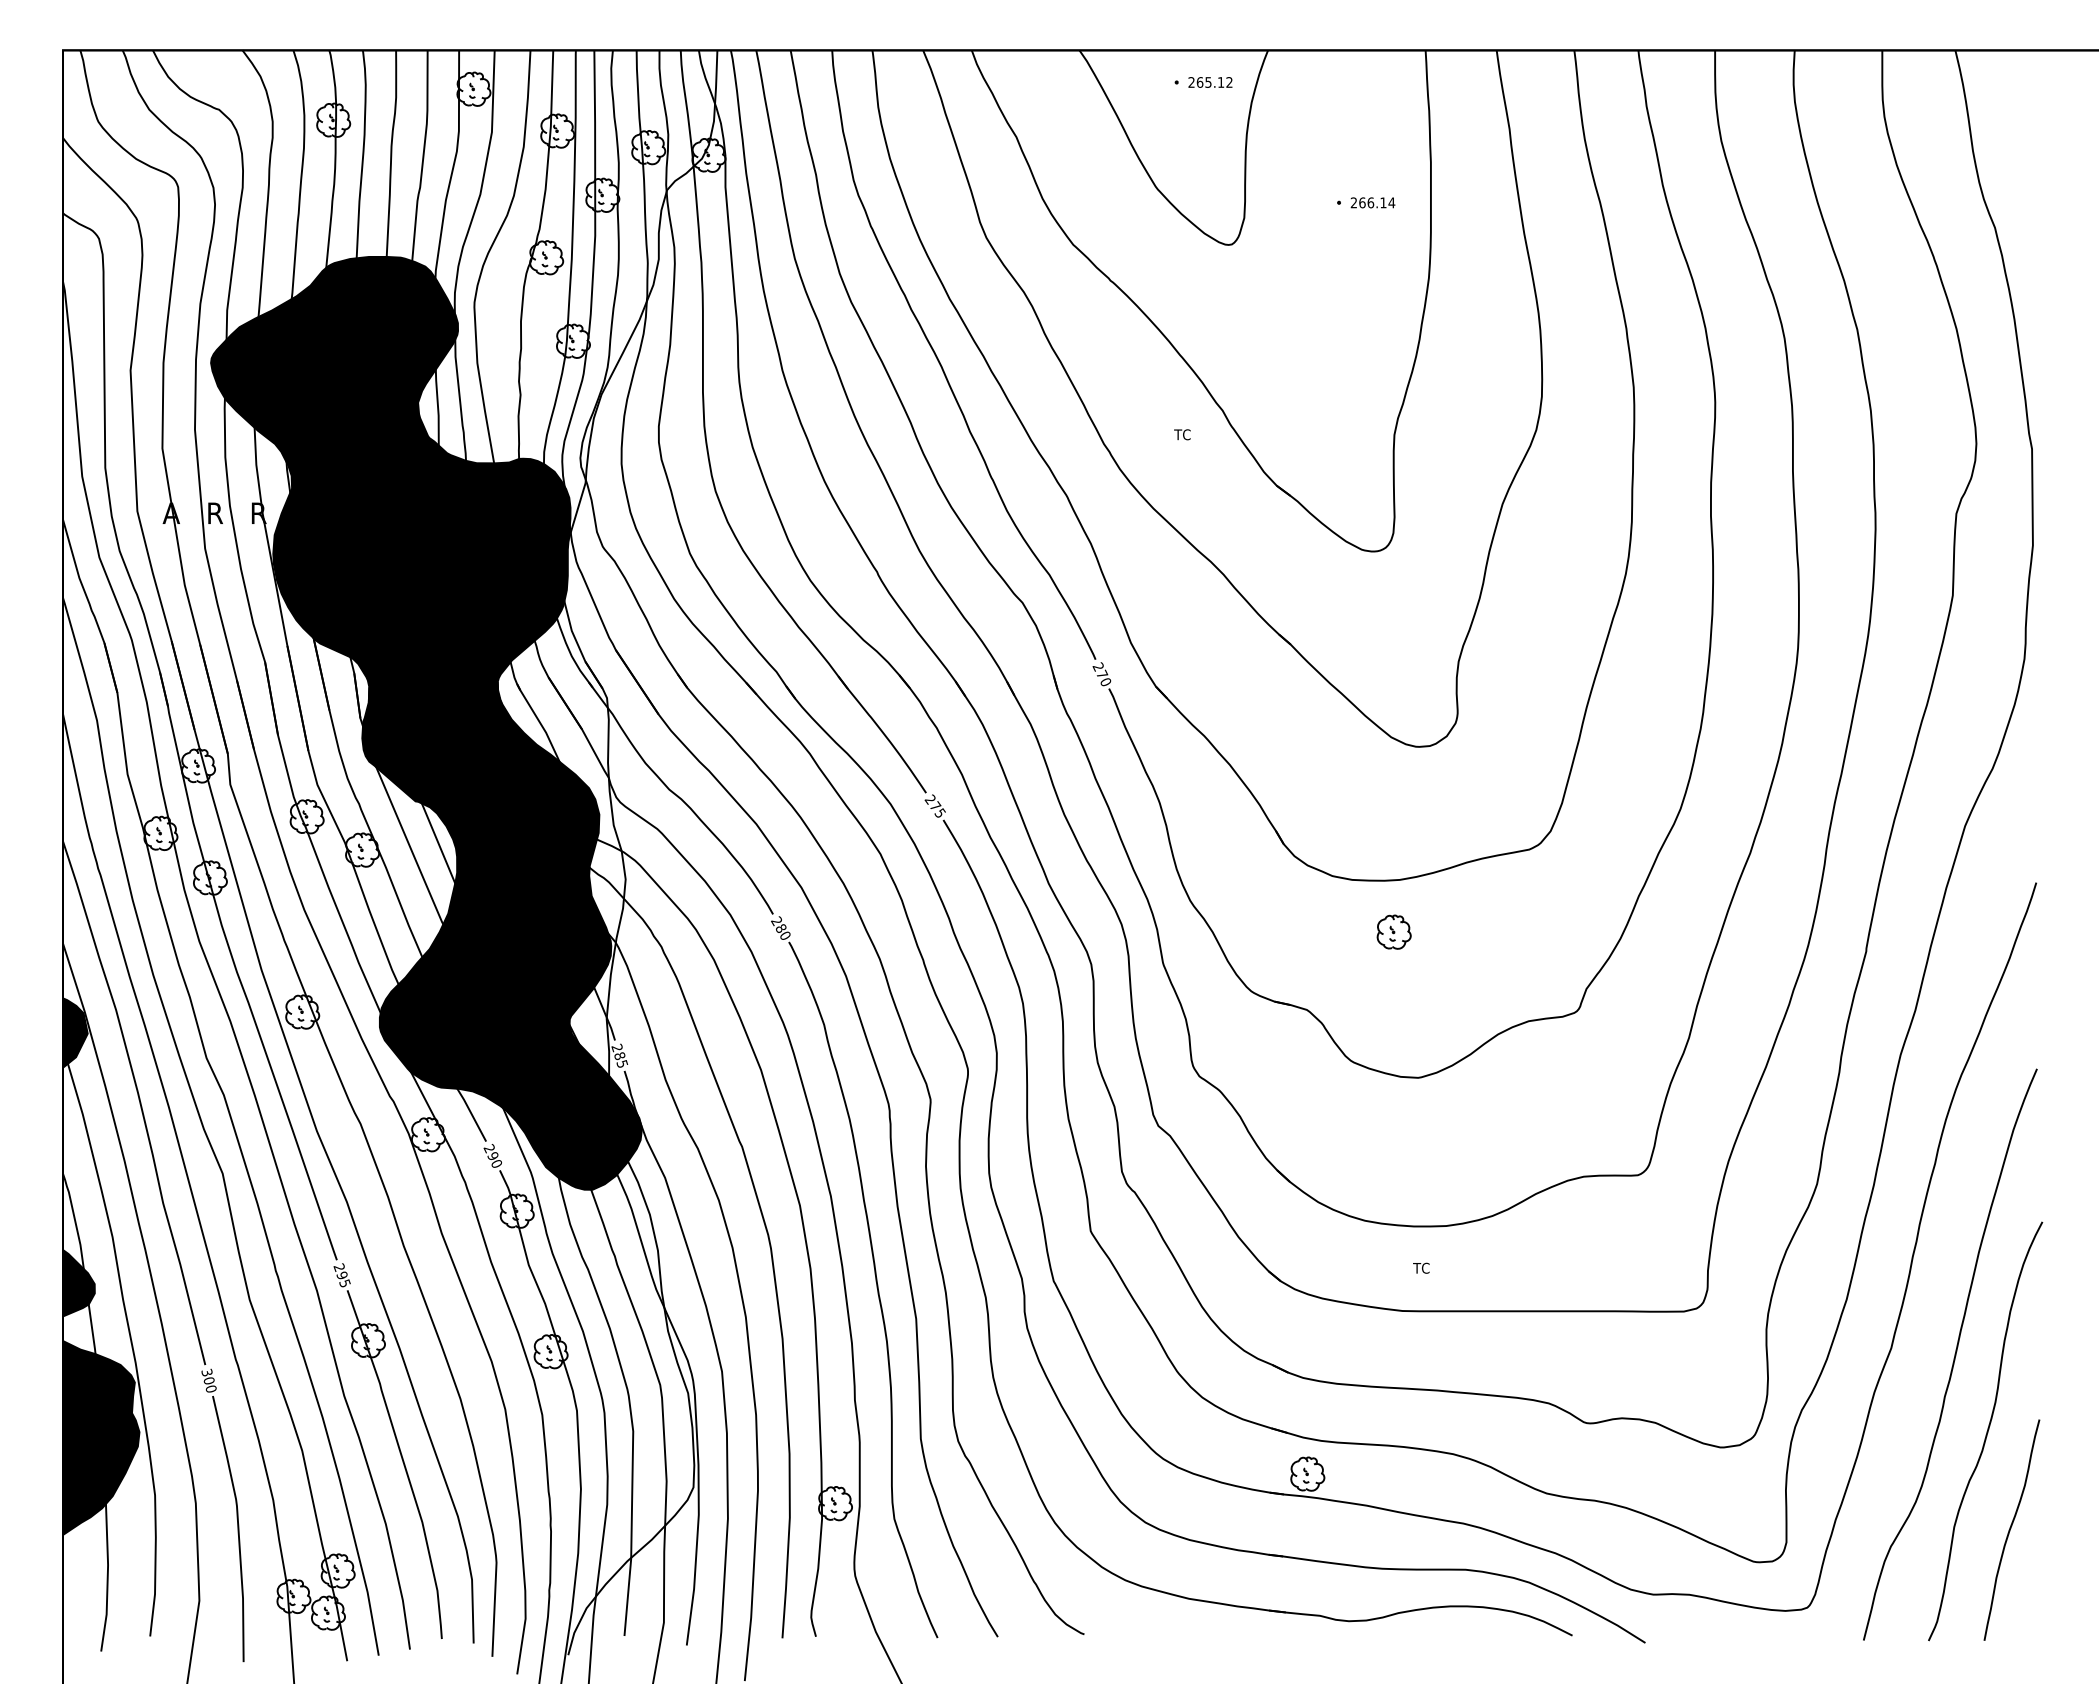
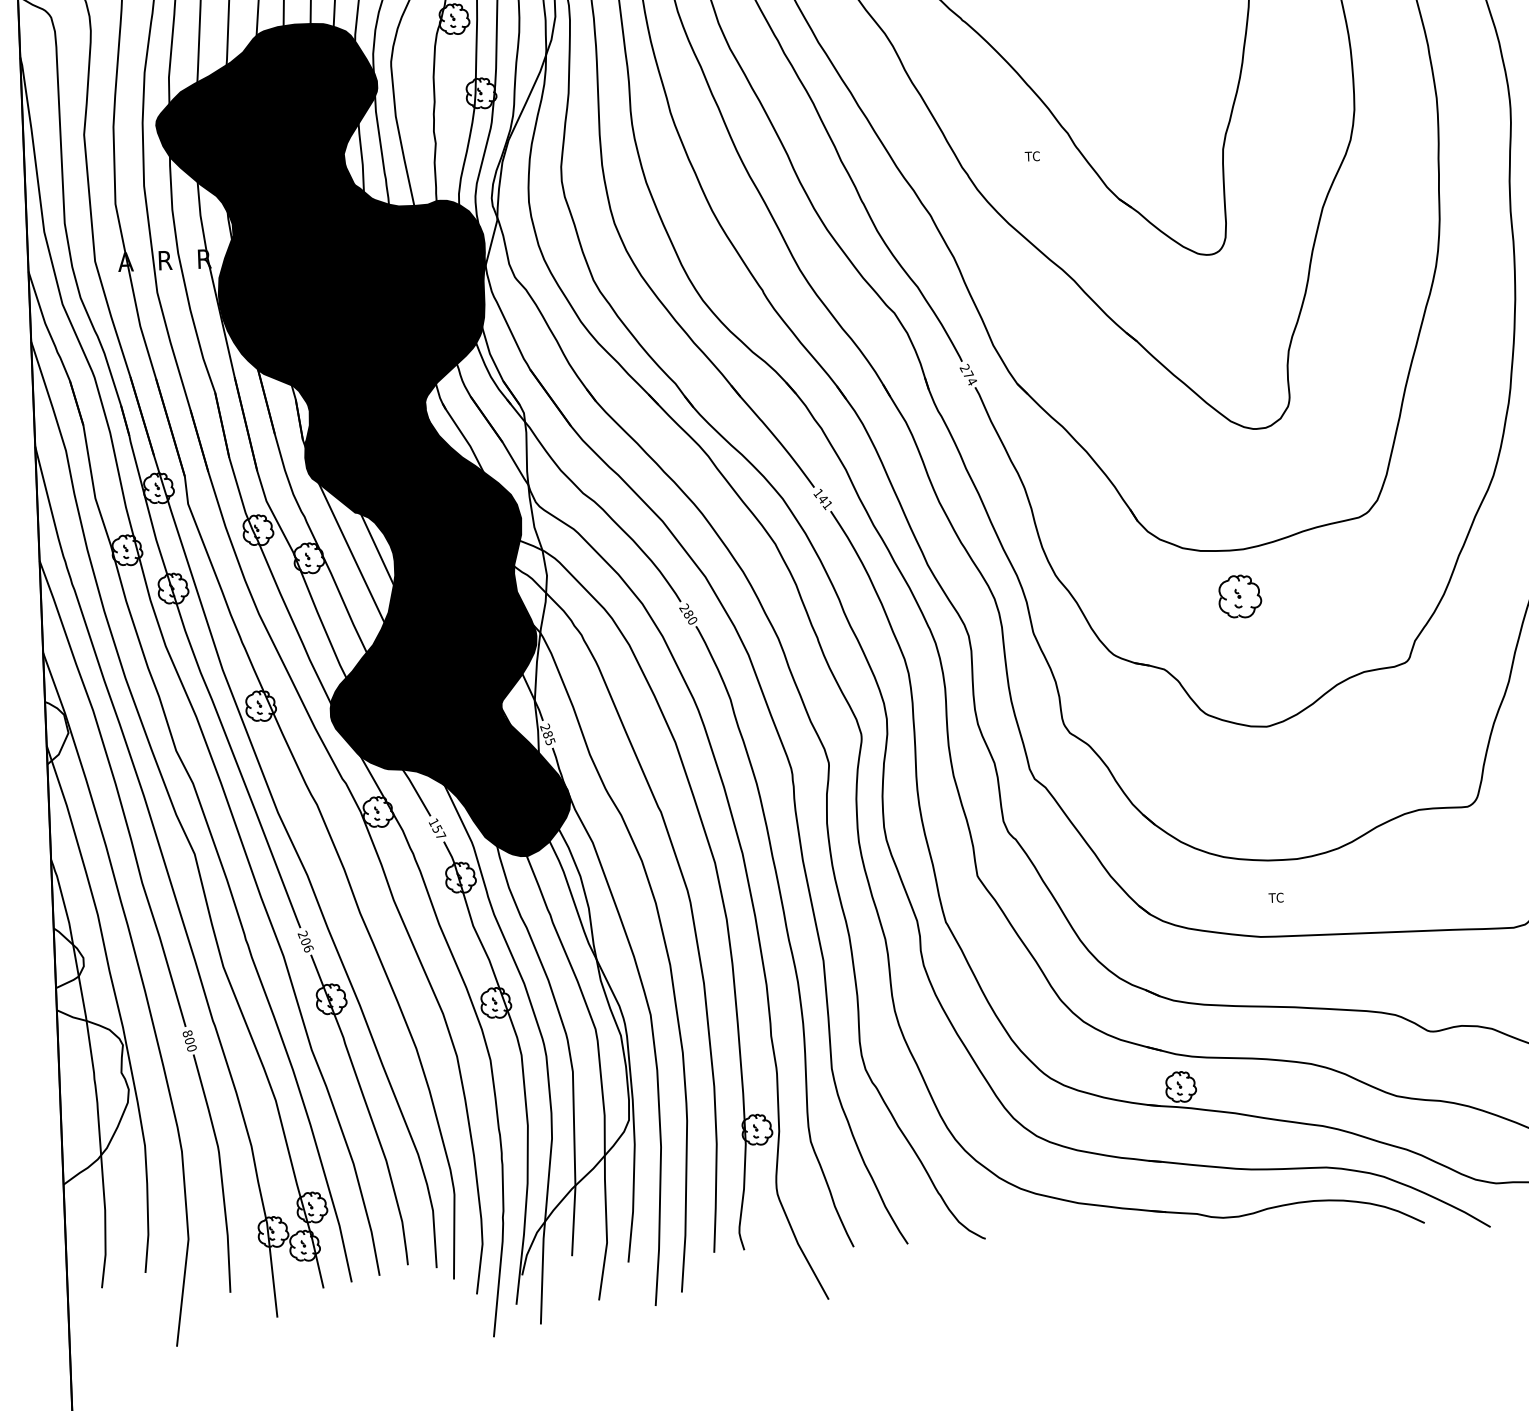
text: (1105, 682) -> (971, 381), 270 -> 274
text: (934, 806) -> (822, 499), 275 -> 141
part: (1393, 931) -> (1239, 595), size x1.4
fill: (75, 1032) -> (57, 732), removed
text: (492, 1155) -> (436, 828), 290 -> 157
text: (343, 1279) -> (307, 945), 295 -> 206
fill: (78, 1283) -> (68, 957), removed
text: (206, 1372) -> (187, 1033), 300 -> 800
fill: (101, 1437) -> (94, 1095), removed

